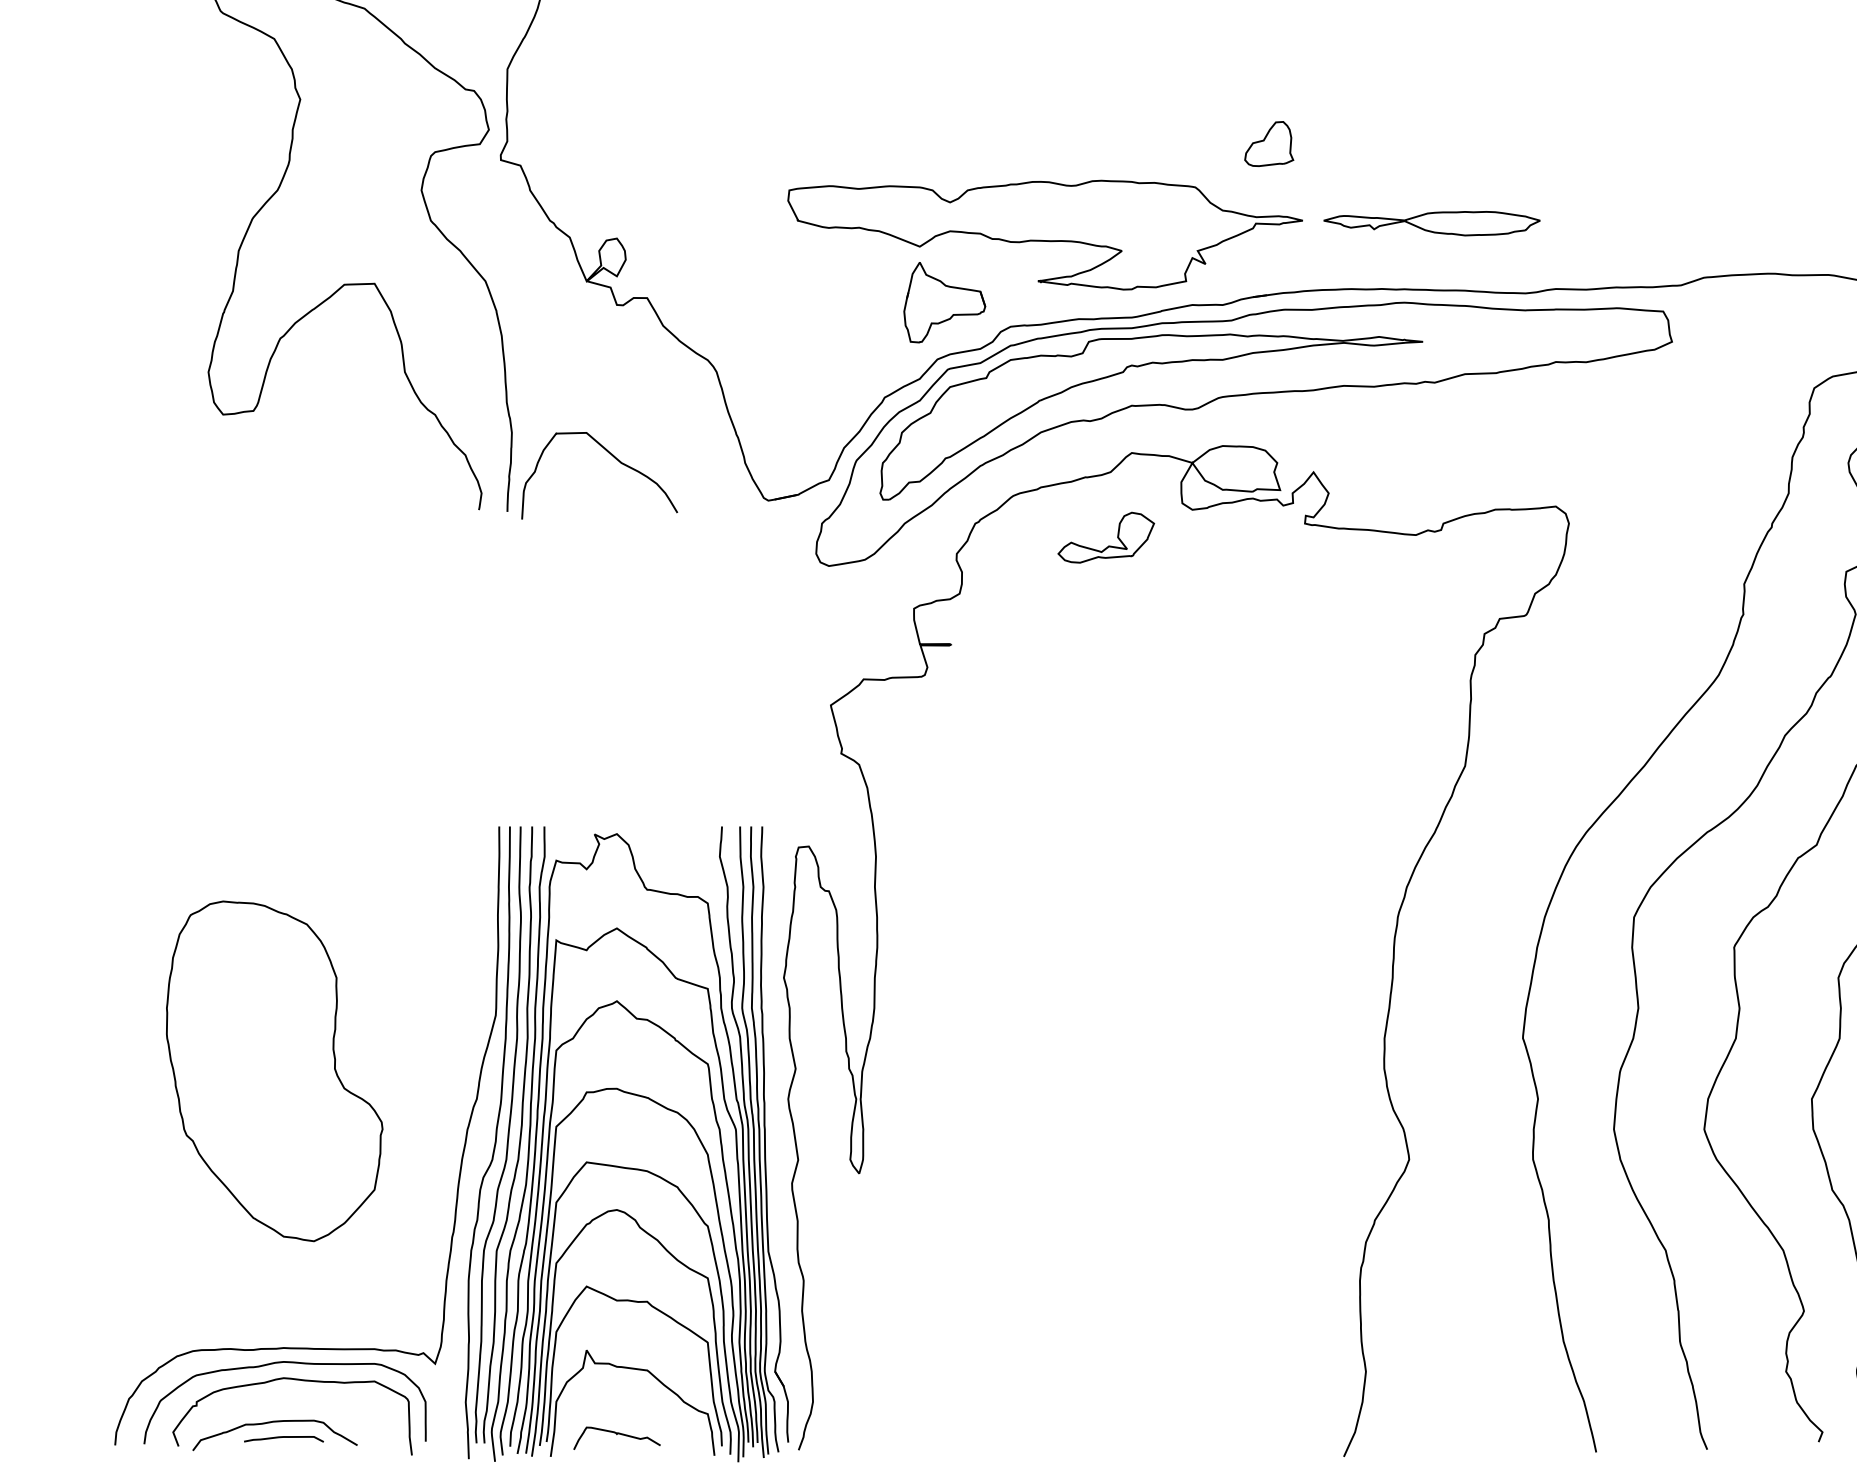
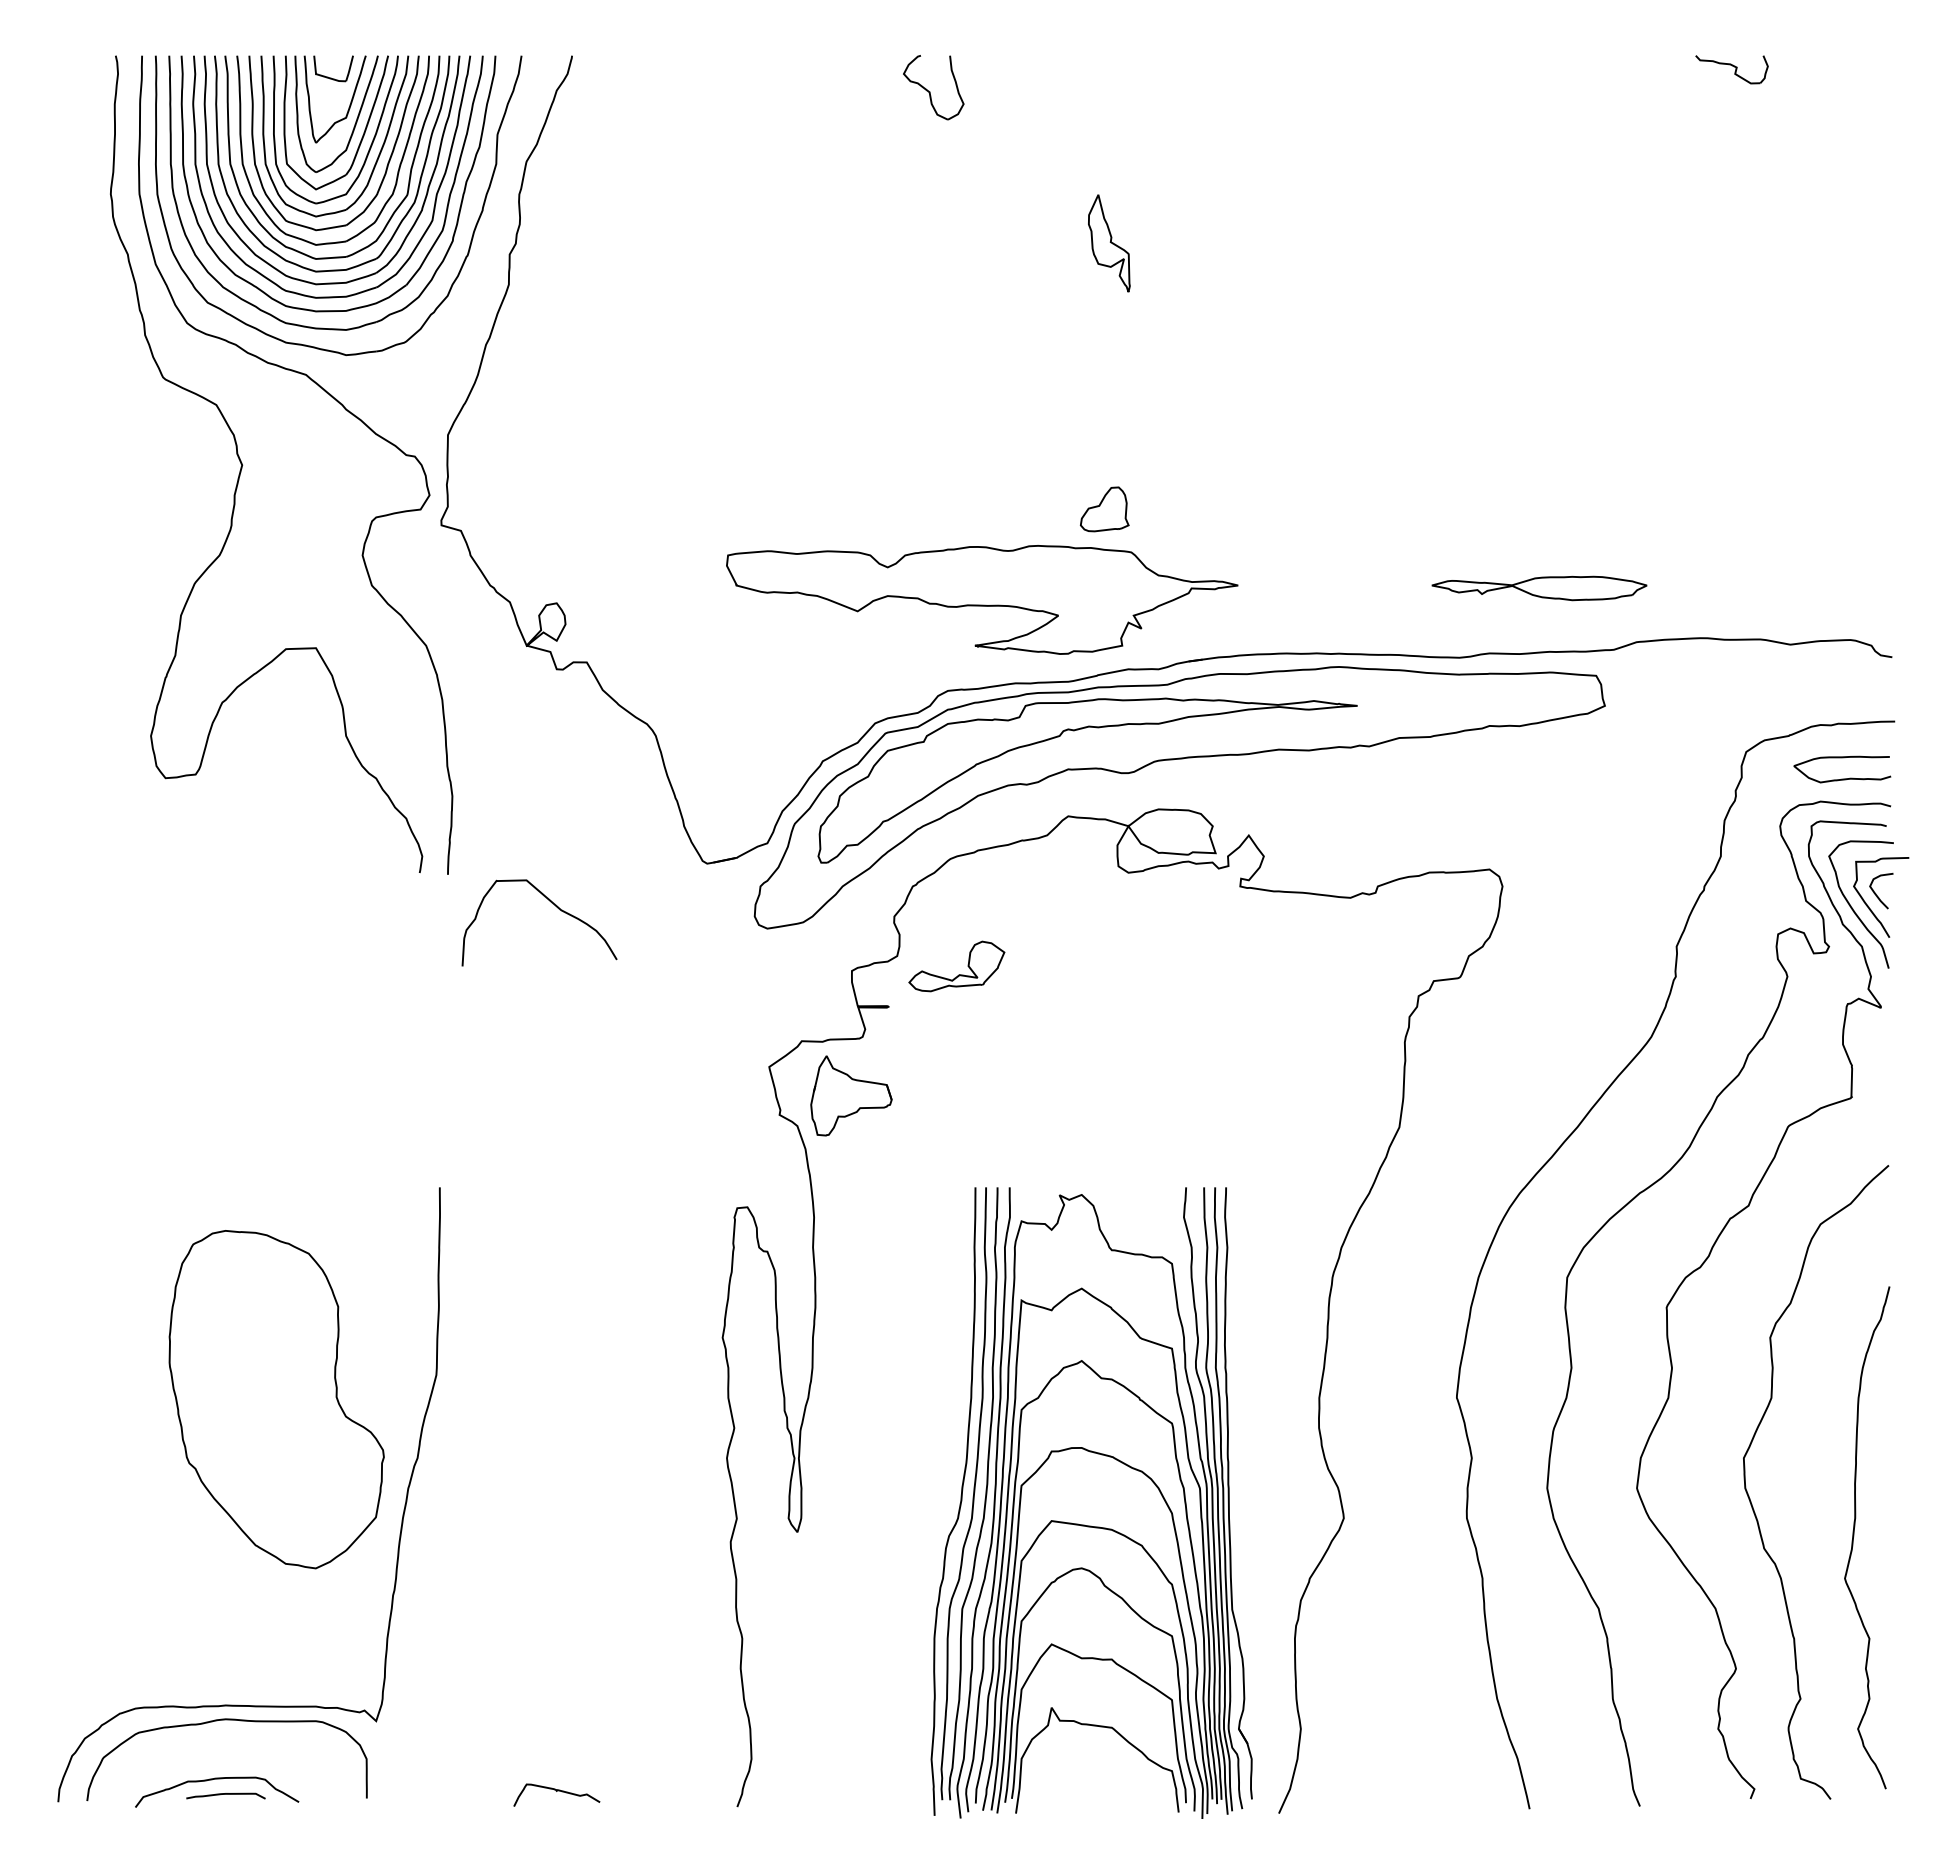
part: (1268, 144) -> (1104, 509), moved
part: (1432, 223) -> (1539, 588), moved
part: (944, 302) -> (851, 1095), moved
curve: (611, 456) -> (551, 903), moved
part: (1107, 545) -> (958, 974), moved
part: (274, 1071) -> (276, 1399), moved
part: (626, 1166) -> (1091, 1525), moved
curve: (300, 1381) -> (242, 1738), removed

